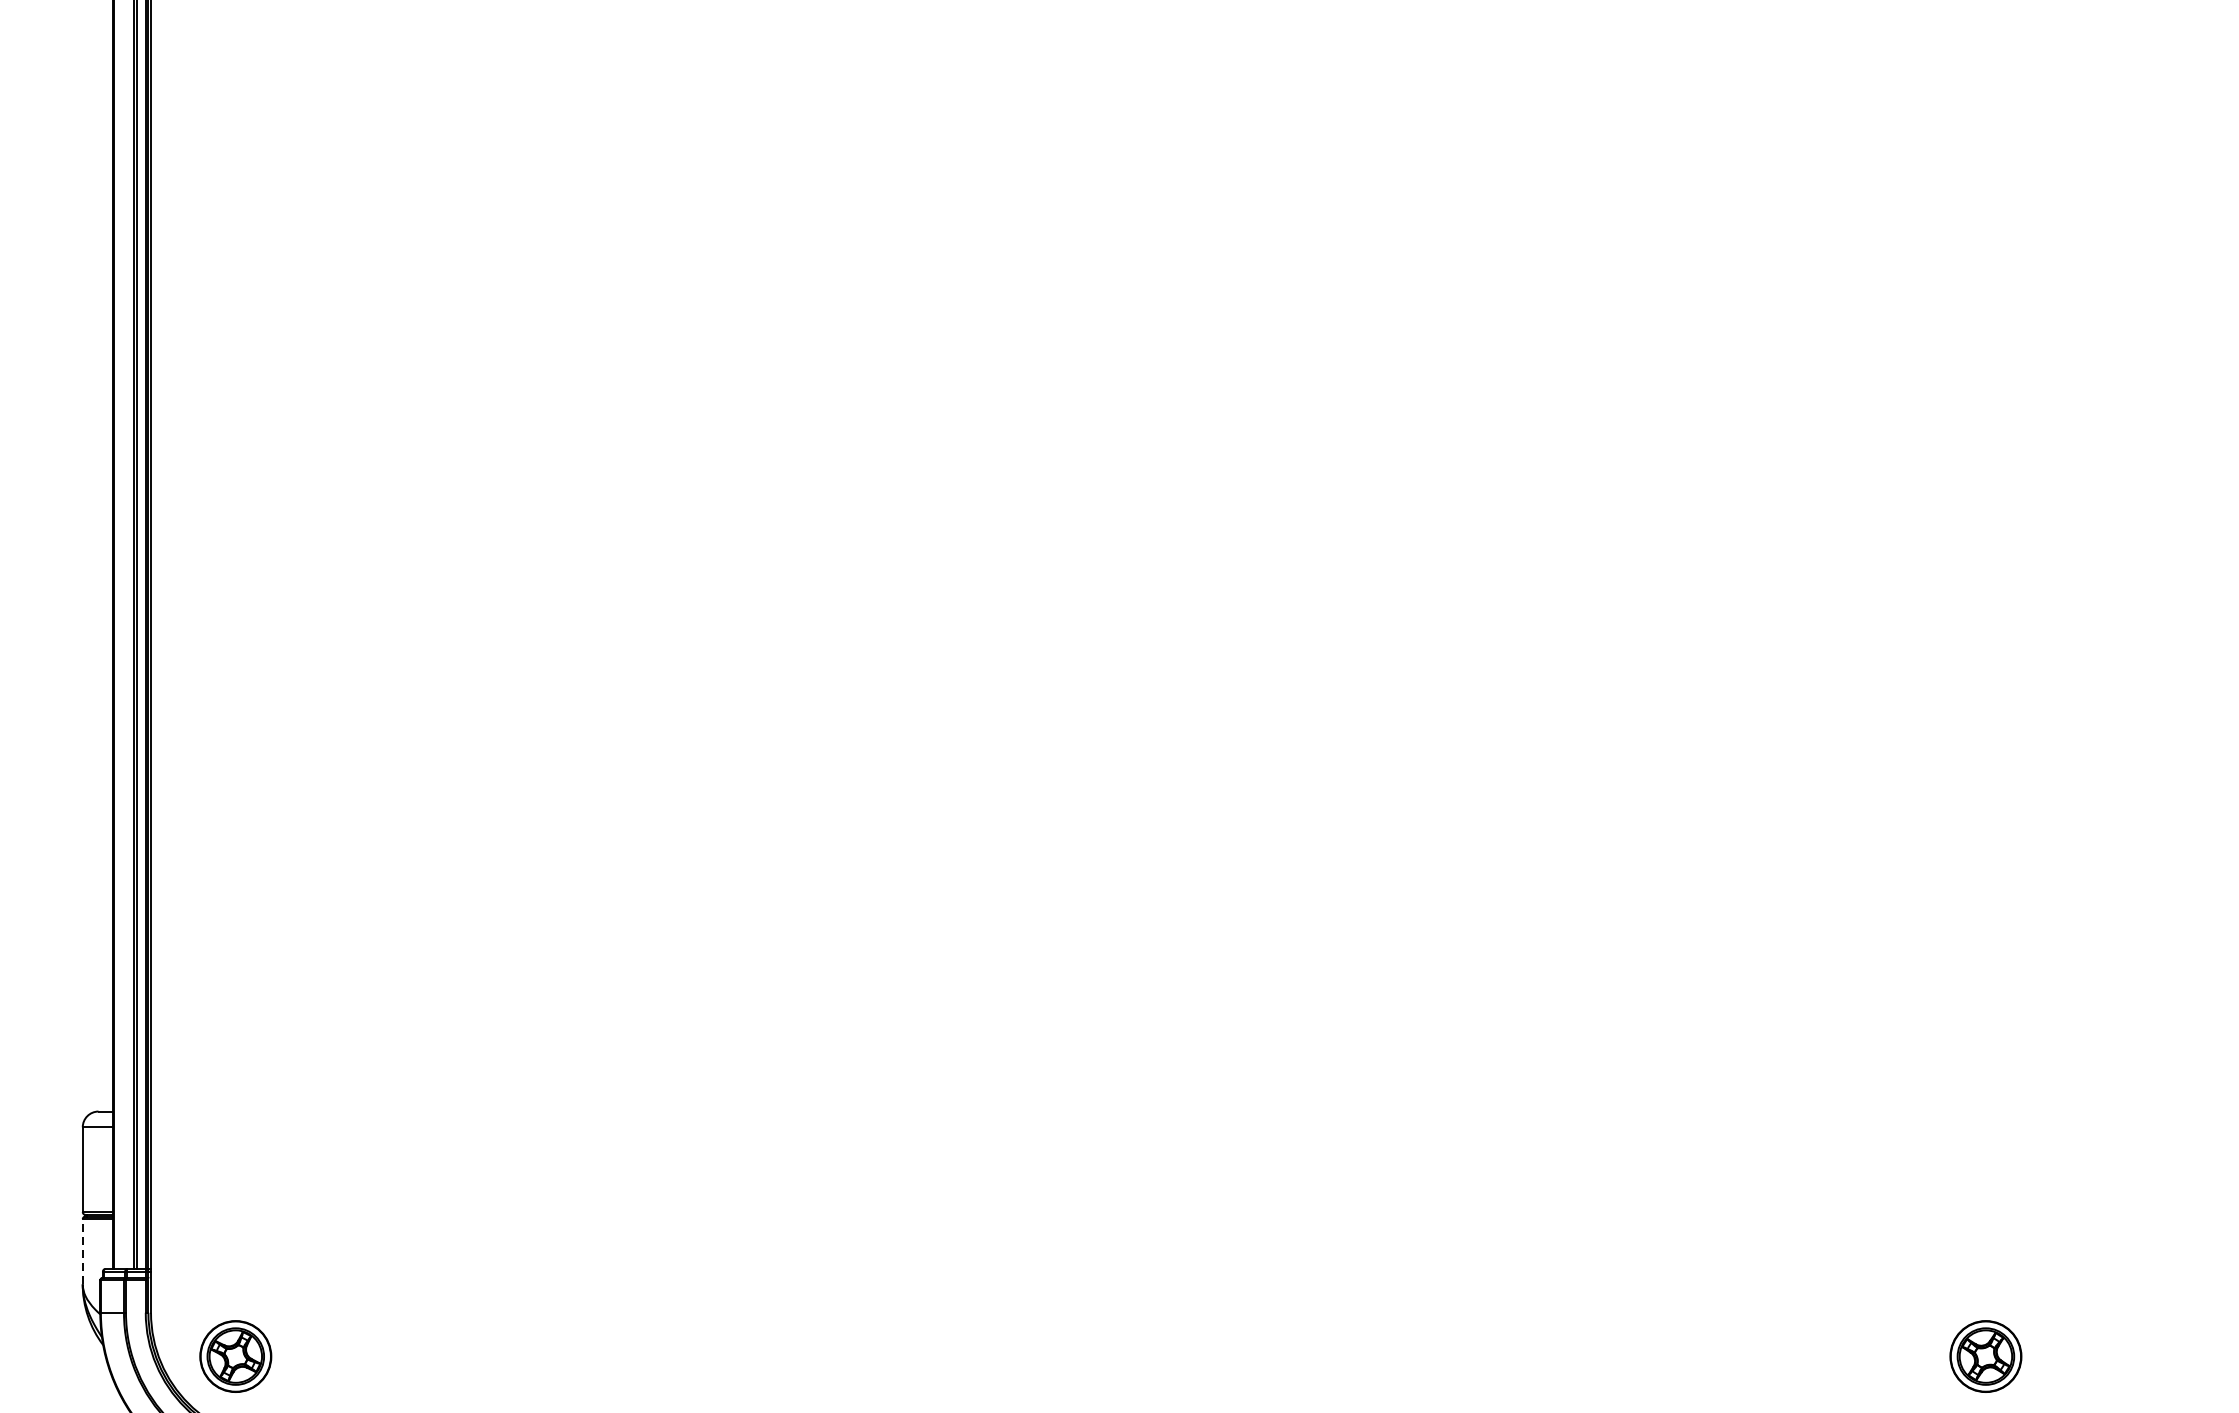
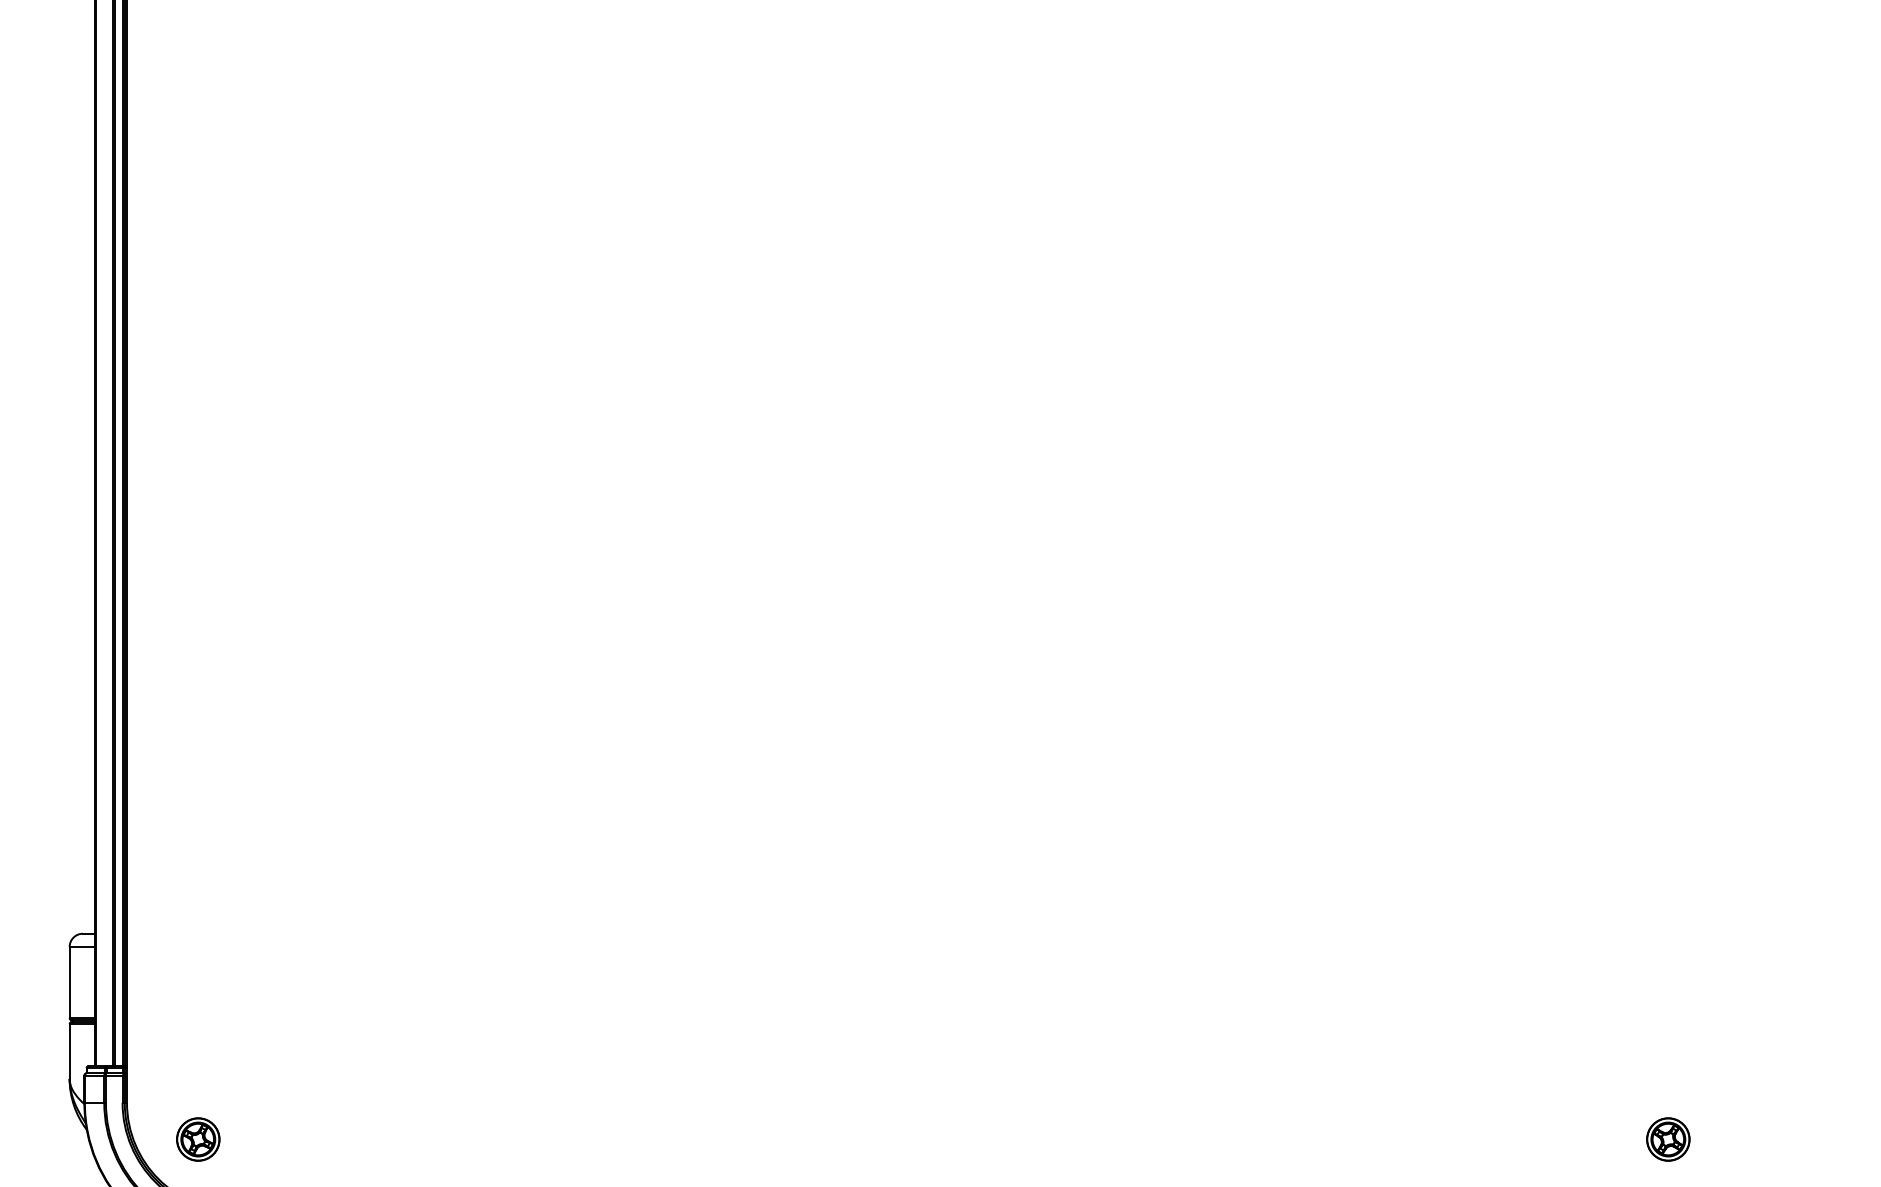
line: (82, 1251) -> (69, 1051), dashed -> solid
part: (236, 1356) -> (198, 1139), size x0.71
part: (1986, 1356) -> (1668, 1139), size x0.71

